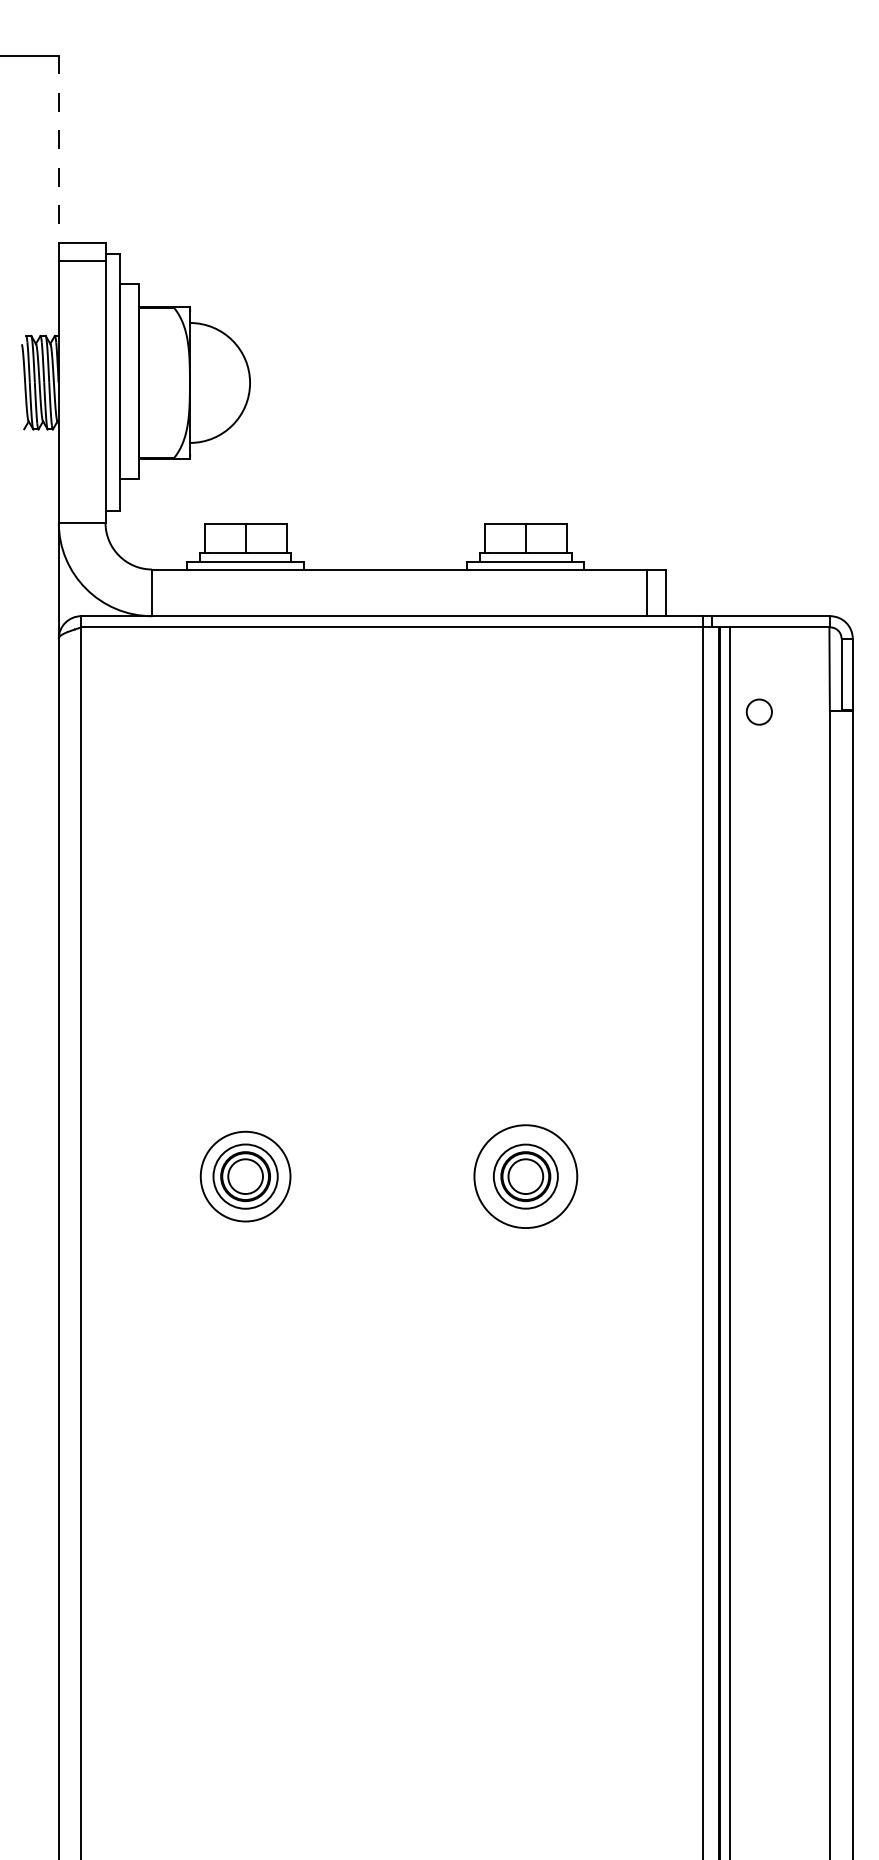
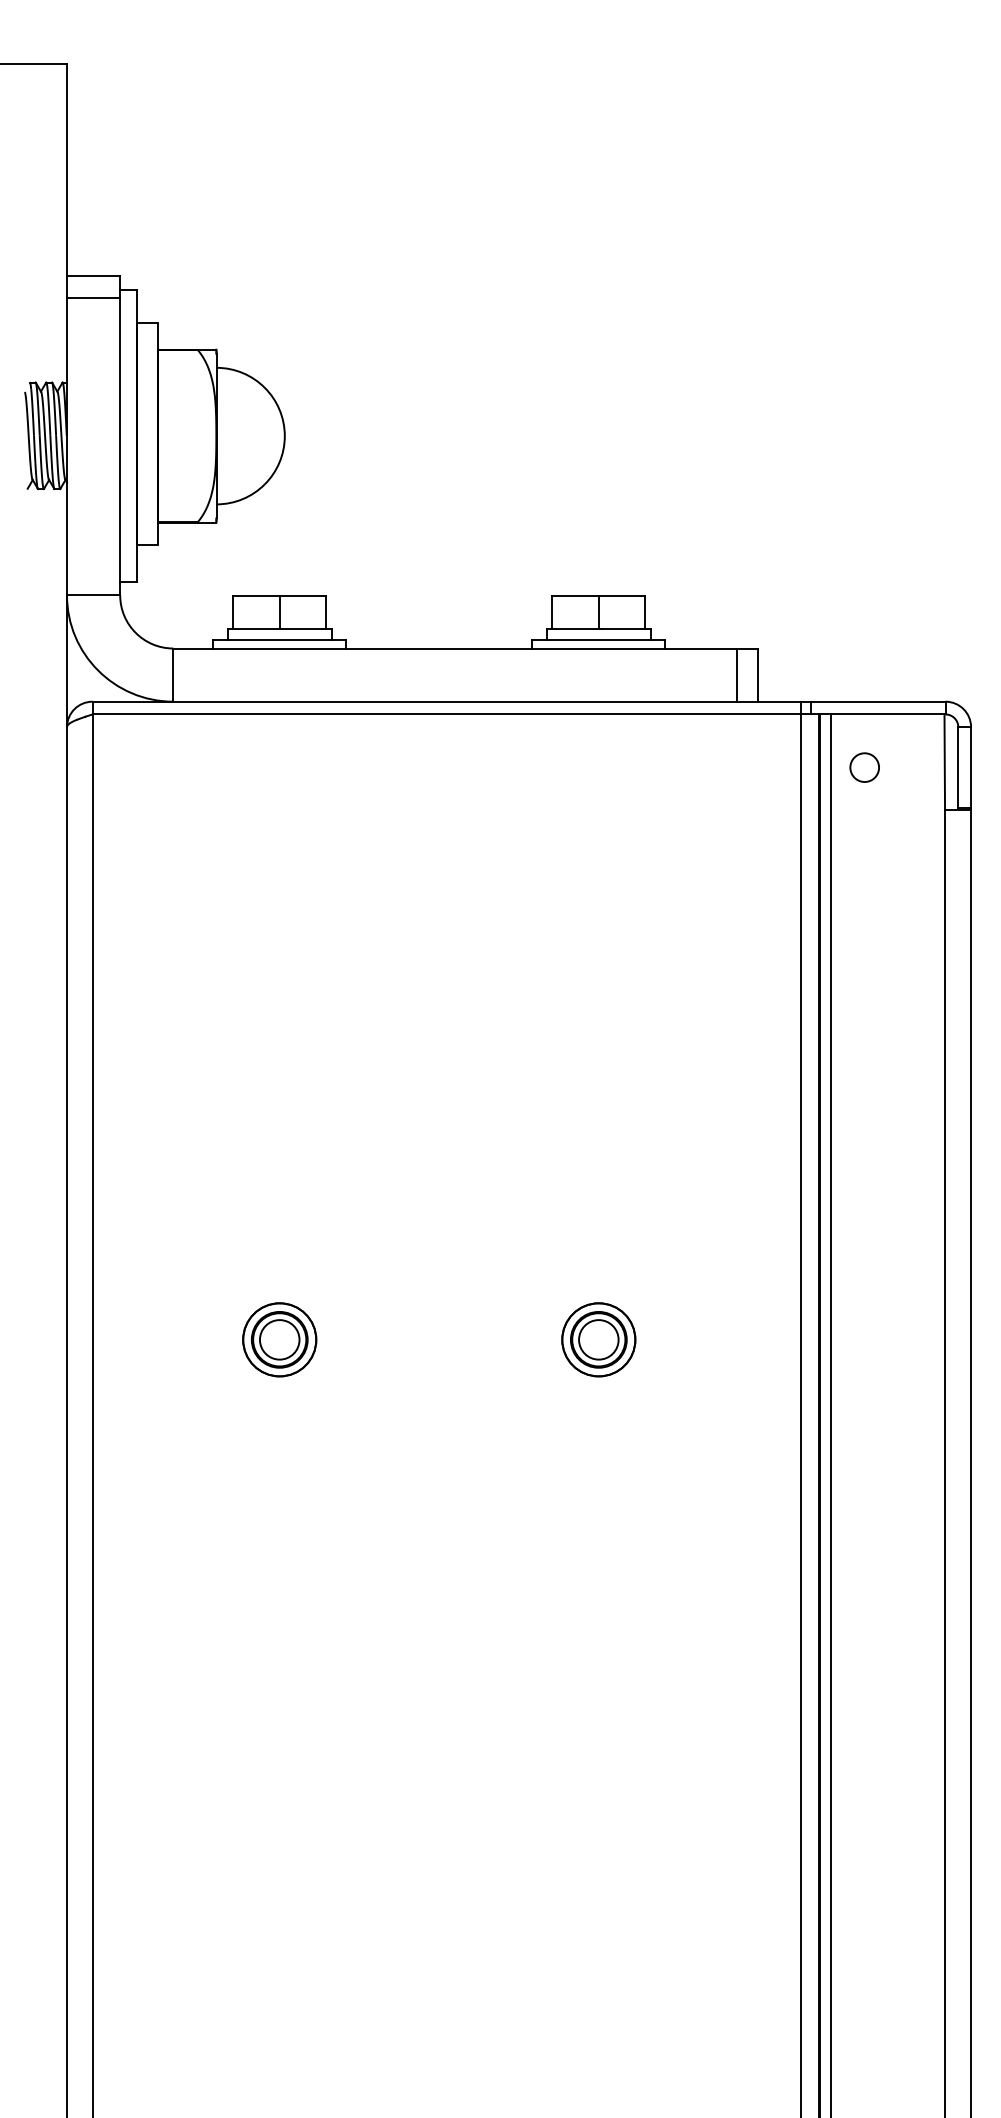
line: (58, 149) -> (66, 170), dashed -> solid
circle: (758, 711) -> (863, 766), moved
circle: (245, 1176) -> (279, 1339), size x0.71
circle: (525, 1176) -> (598, 1339), size x0.62

